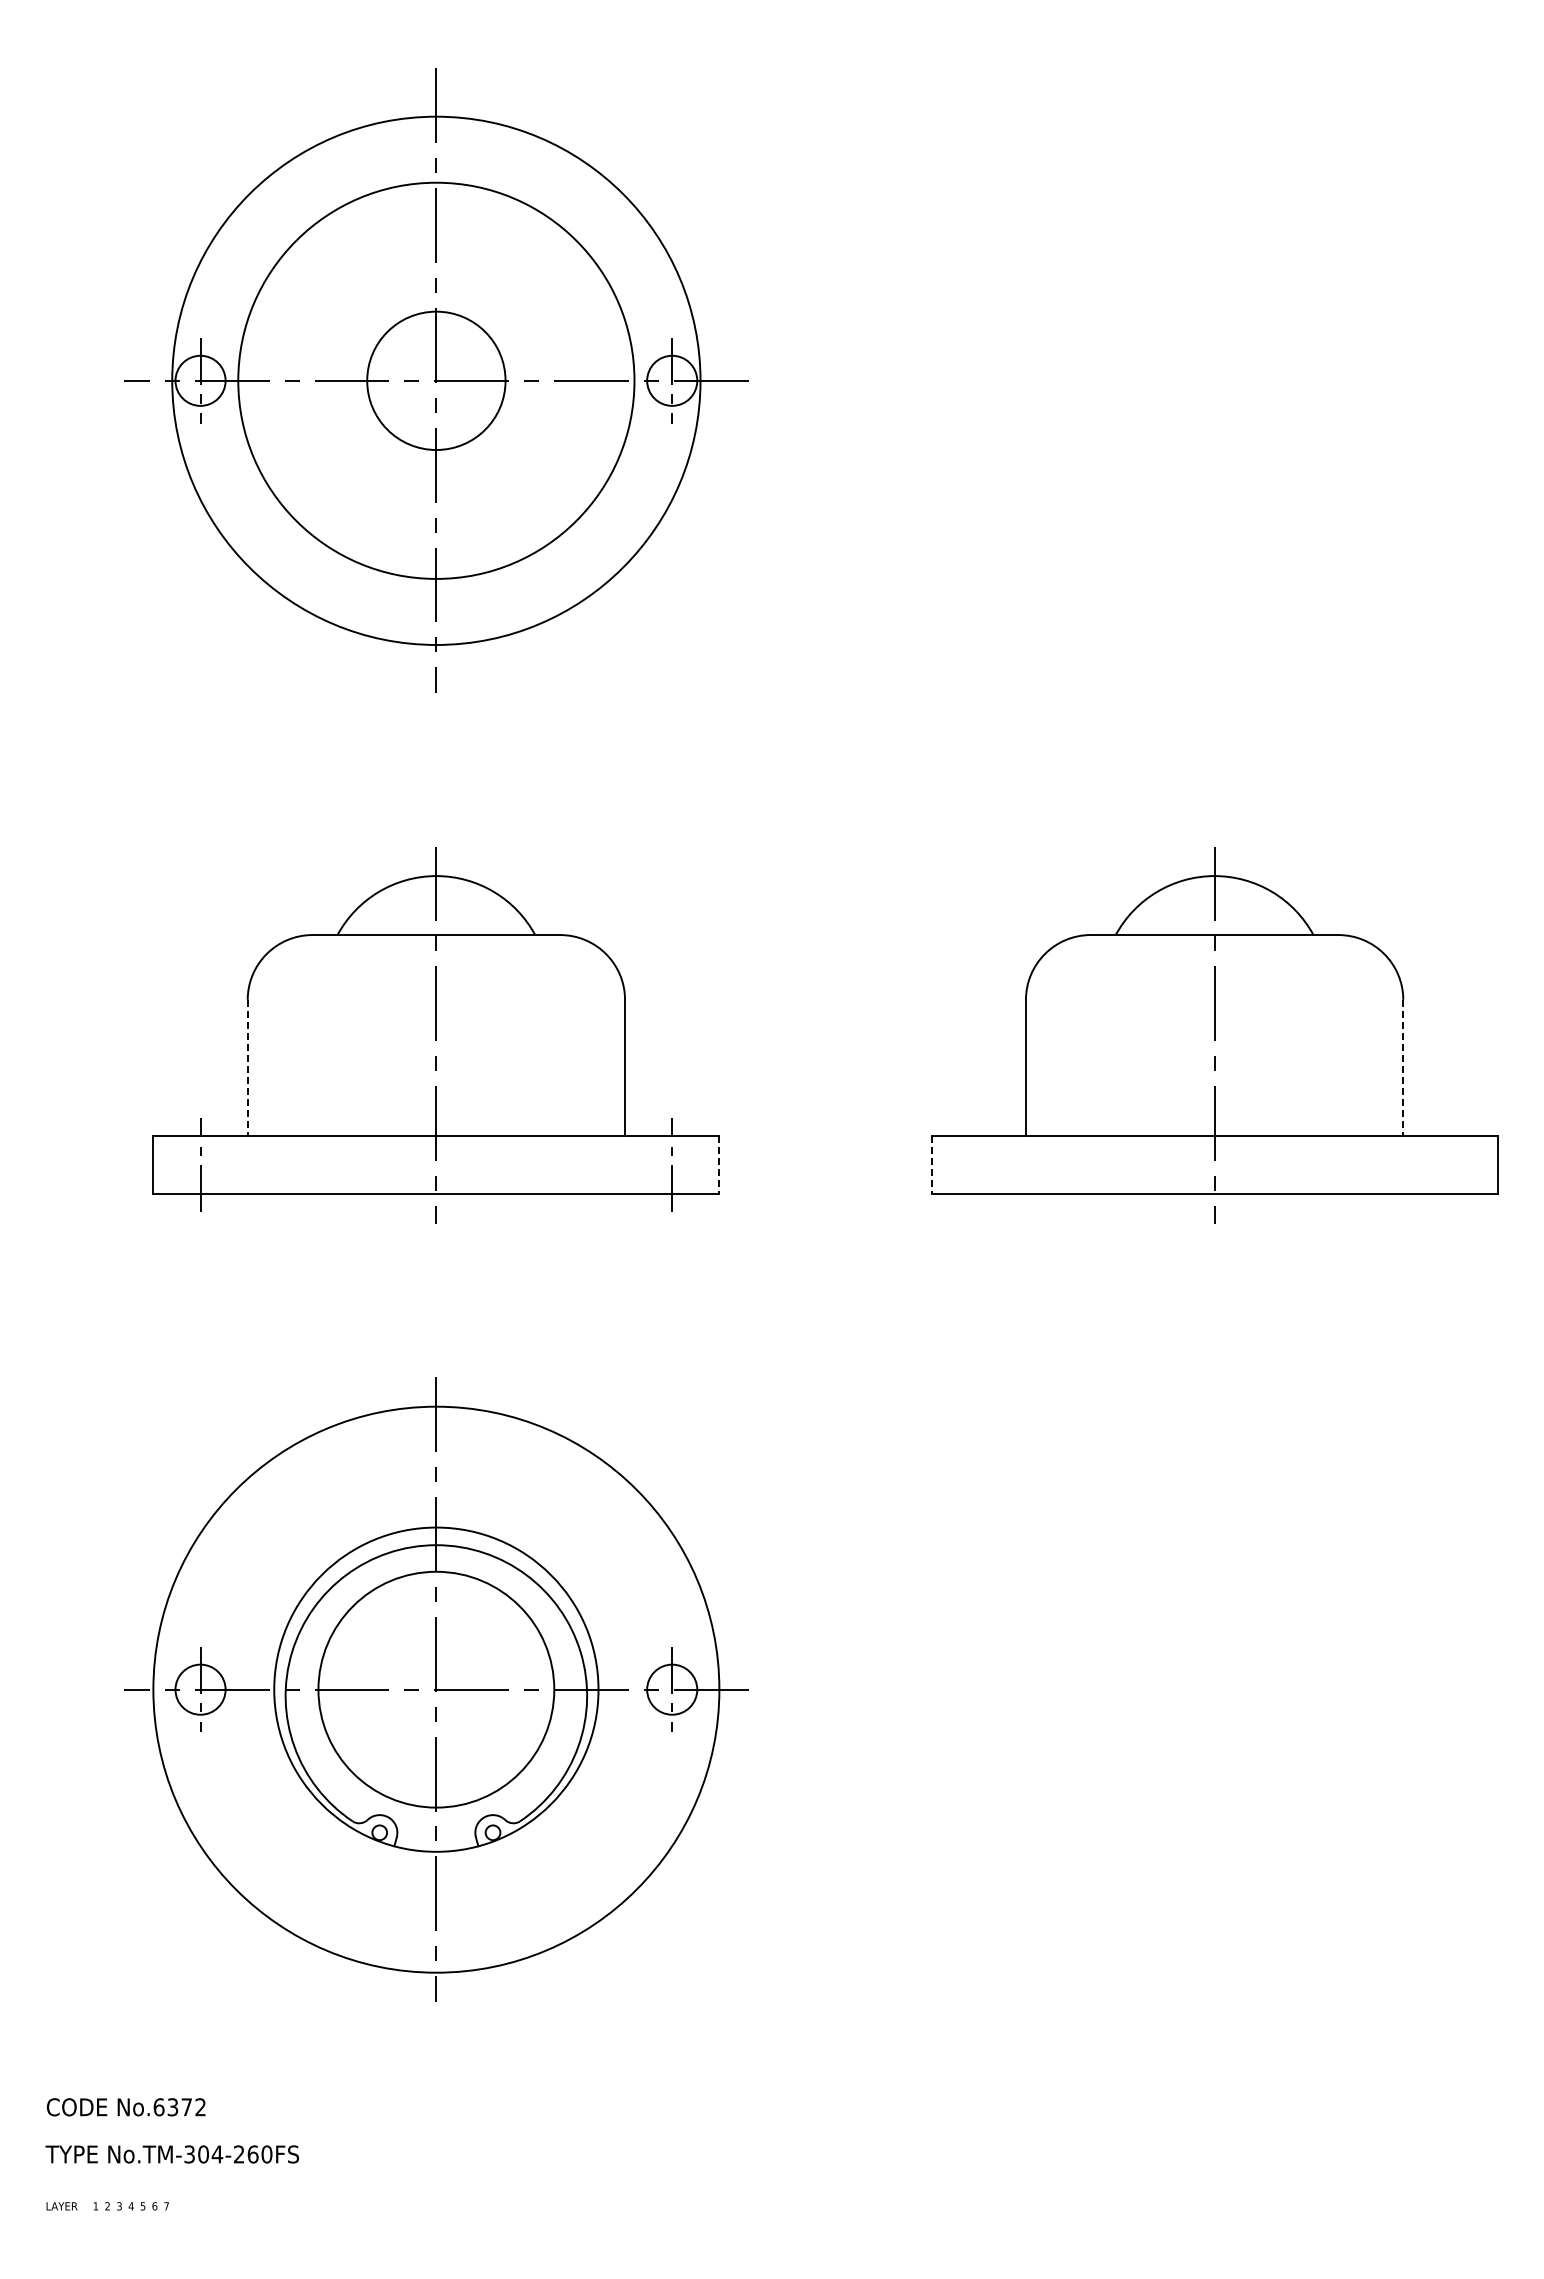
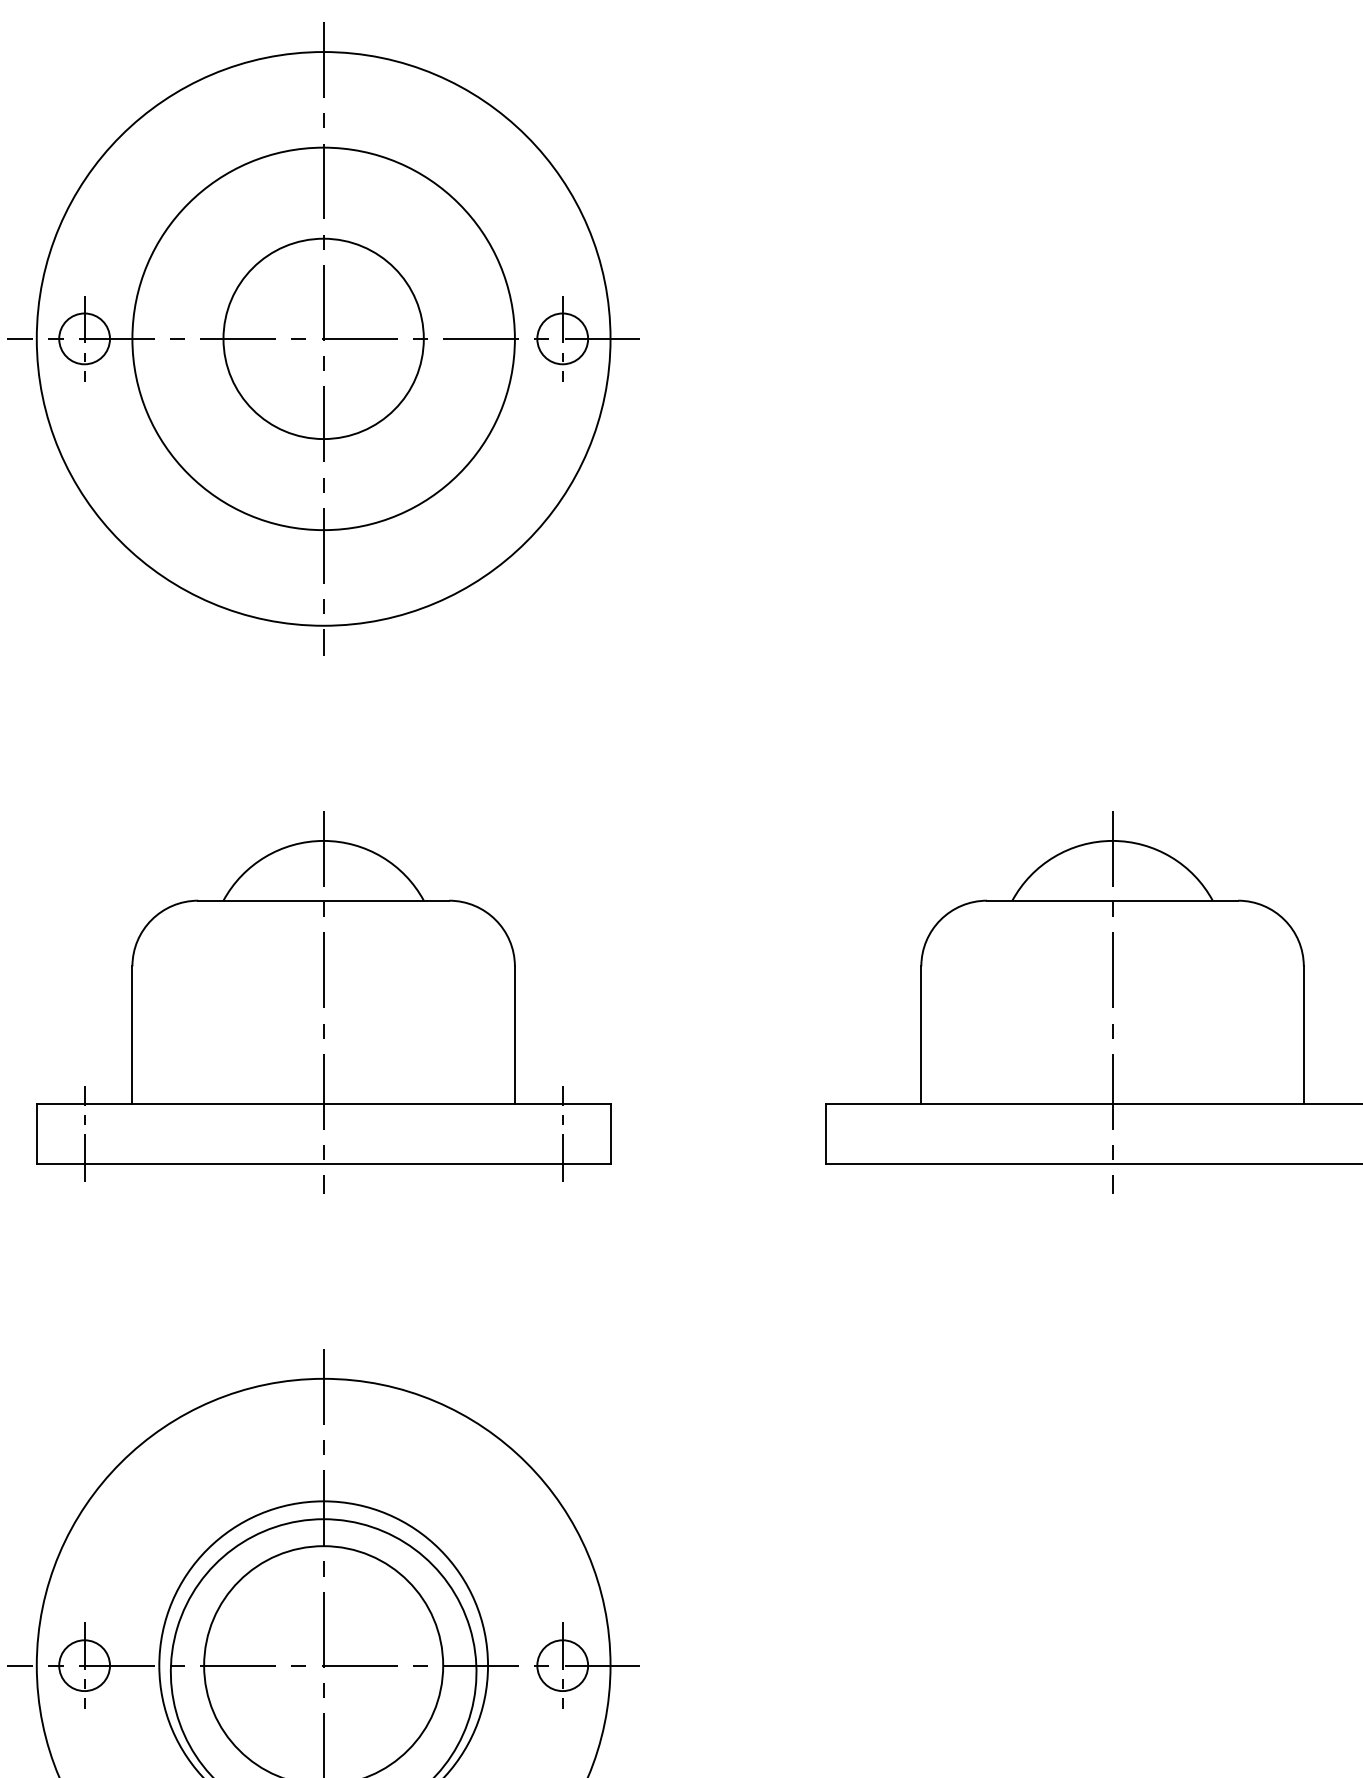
circle: (436, 380) -> (323, 338), size x0.71
circle: (436, 380) -> (323, 338), size x1.43
circle: (436, 380) -> (323, 338), size x1.43
line: (247, 1067) -> (132, 1034), dashed -> solid
line: (1403, 1067) -> (1304, 1034), dashed -> solid
line: (719, 1165) -> (610, 1134), dashed -> solid
line: (931, 1165) -> (825, 1134), dashed -> solid

